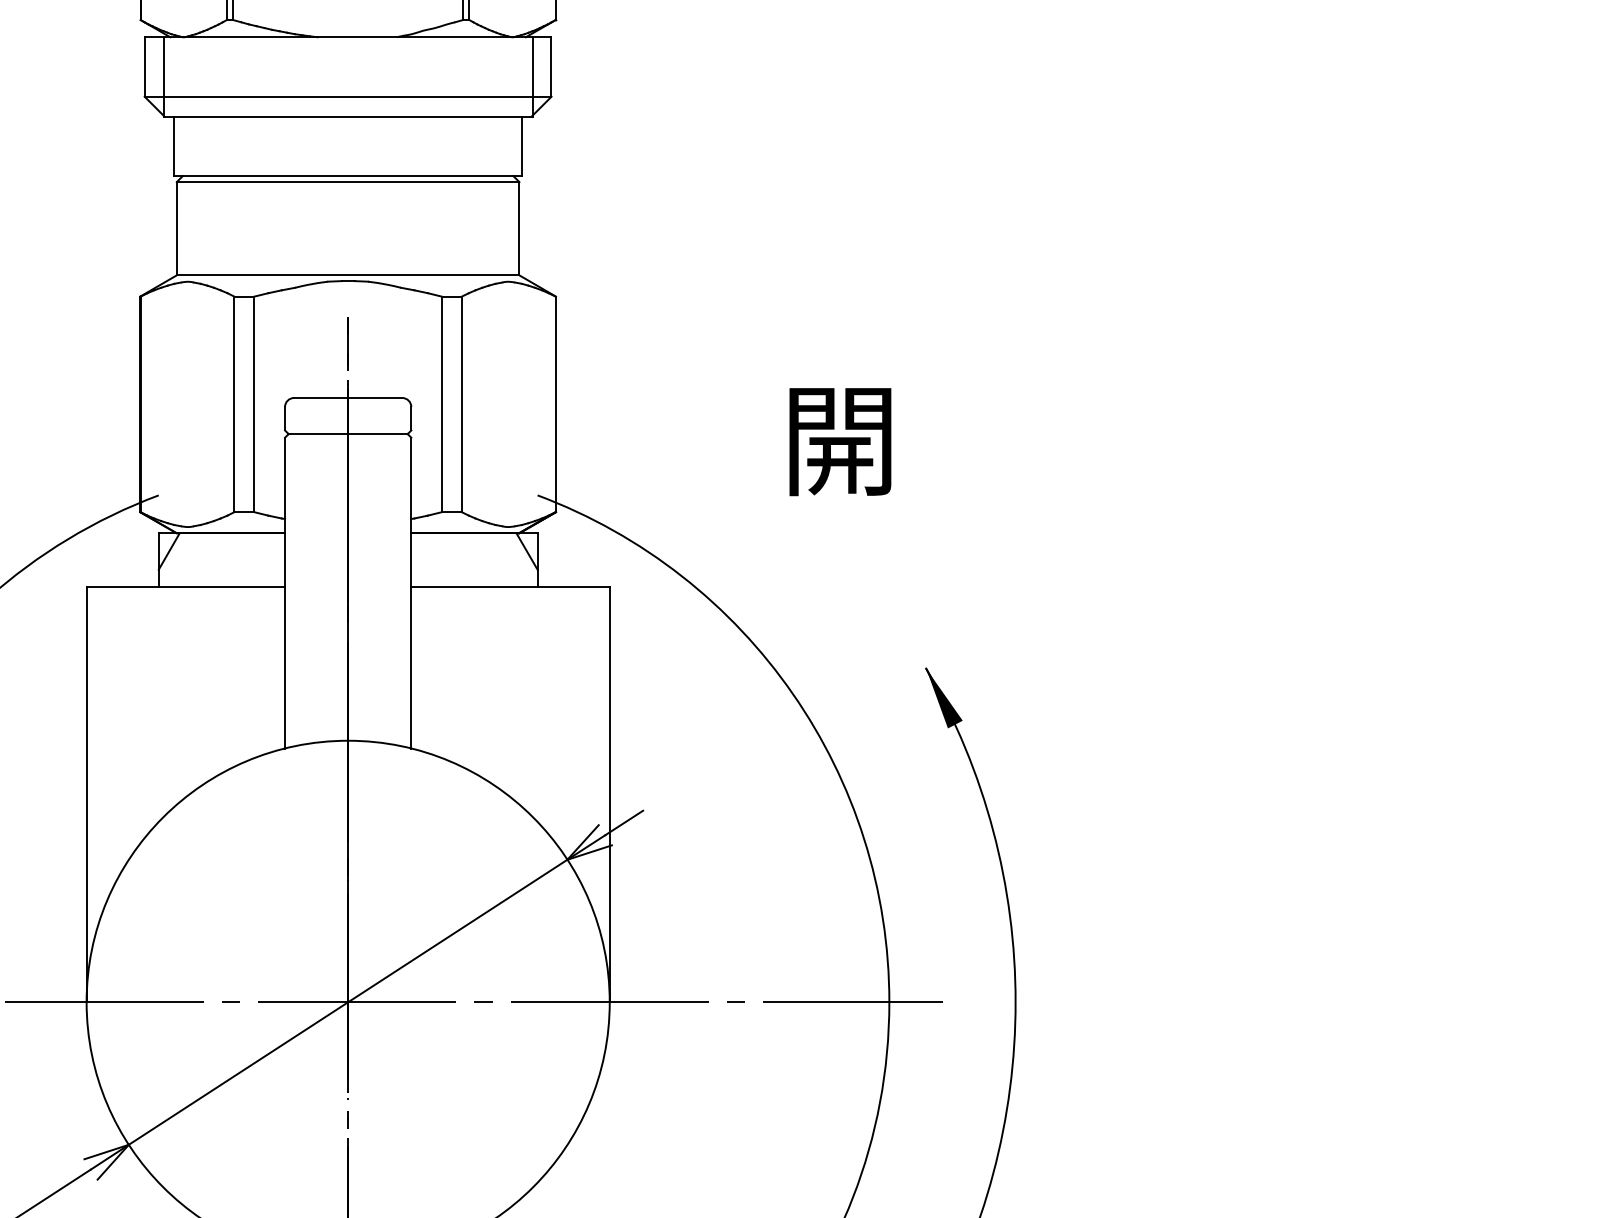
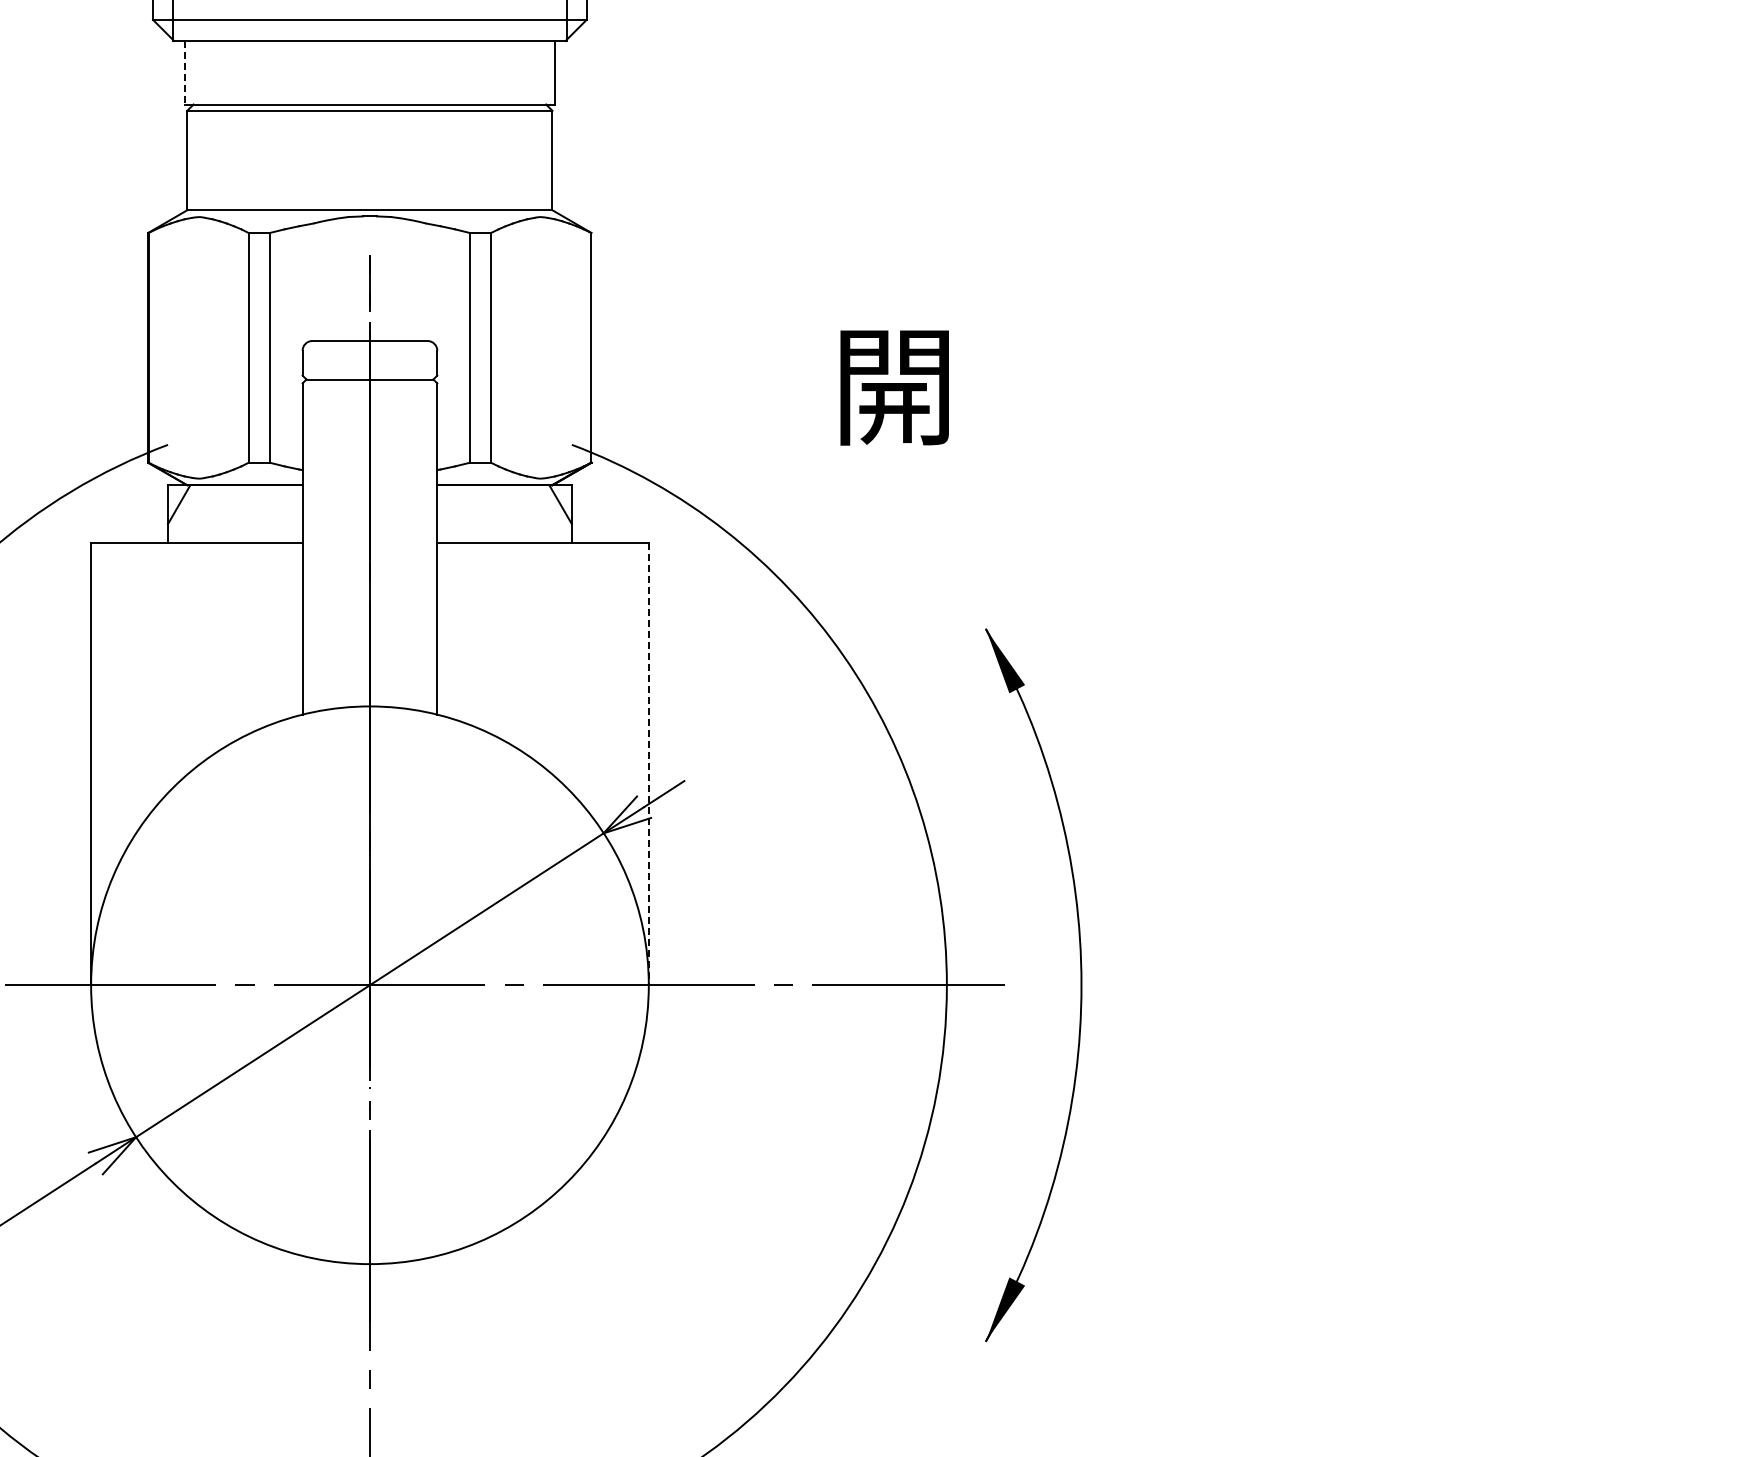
line: (174, 146) -> (184, 72), solid -> dashed
line: (609, 795) -> (648, 764), solid -> dashed

